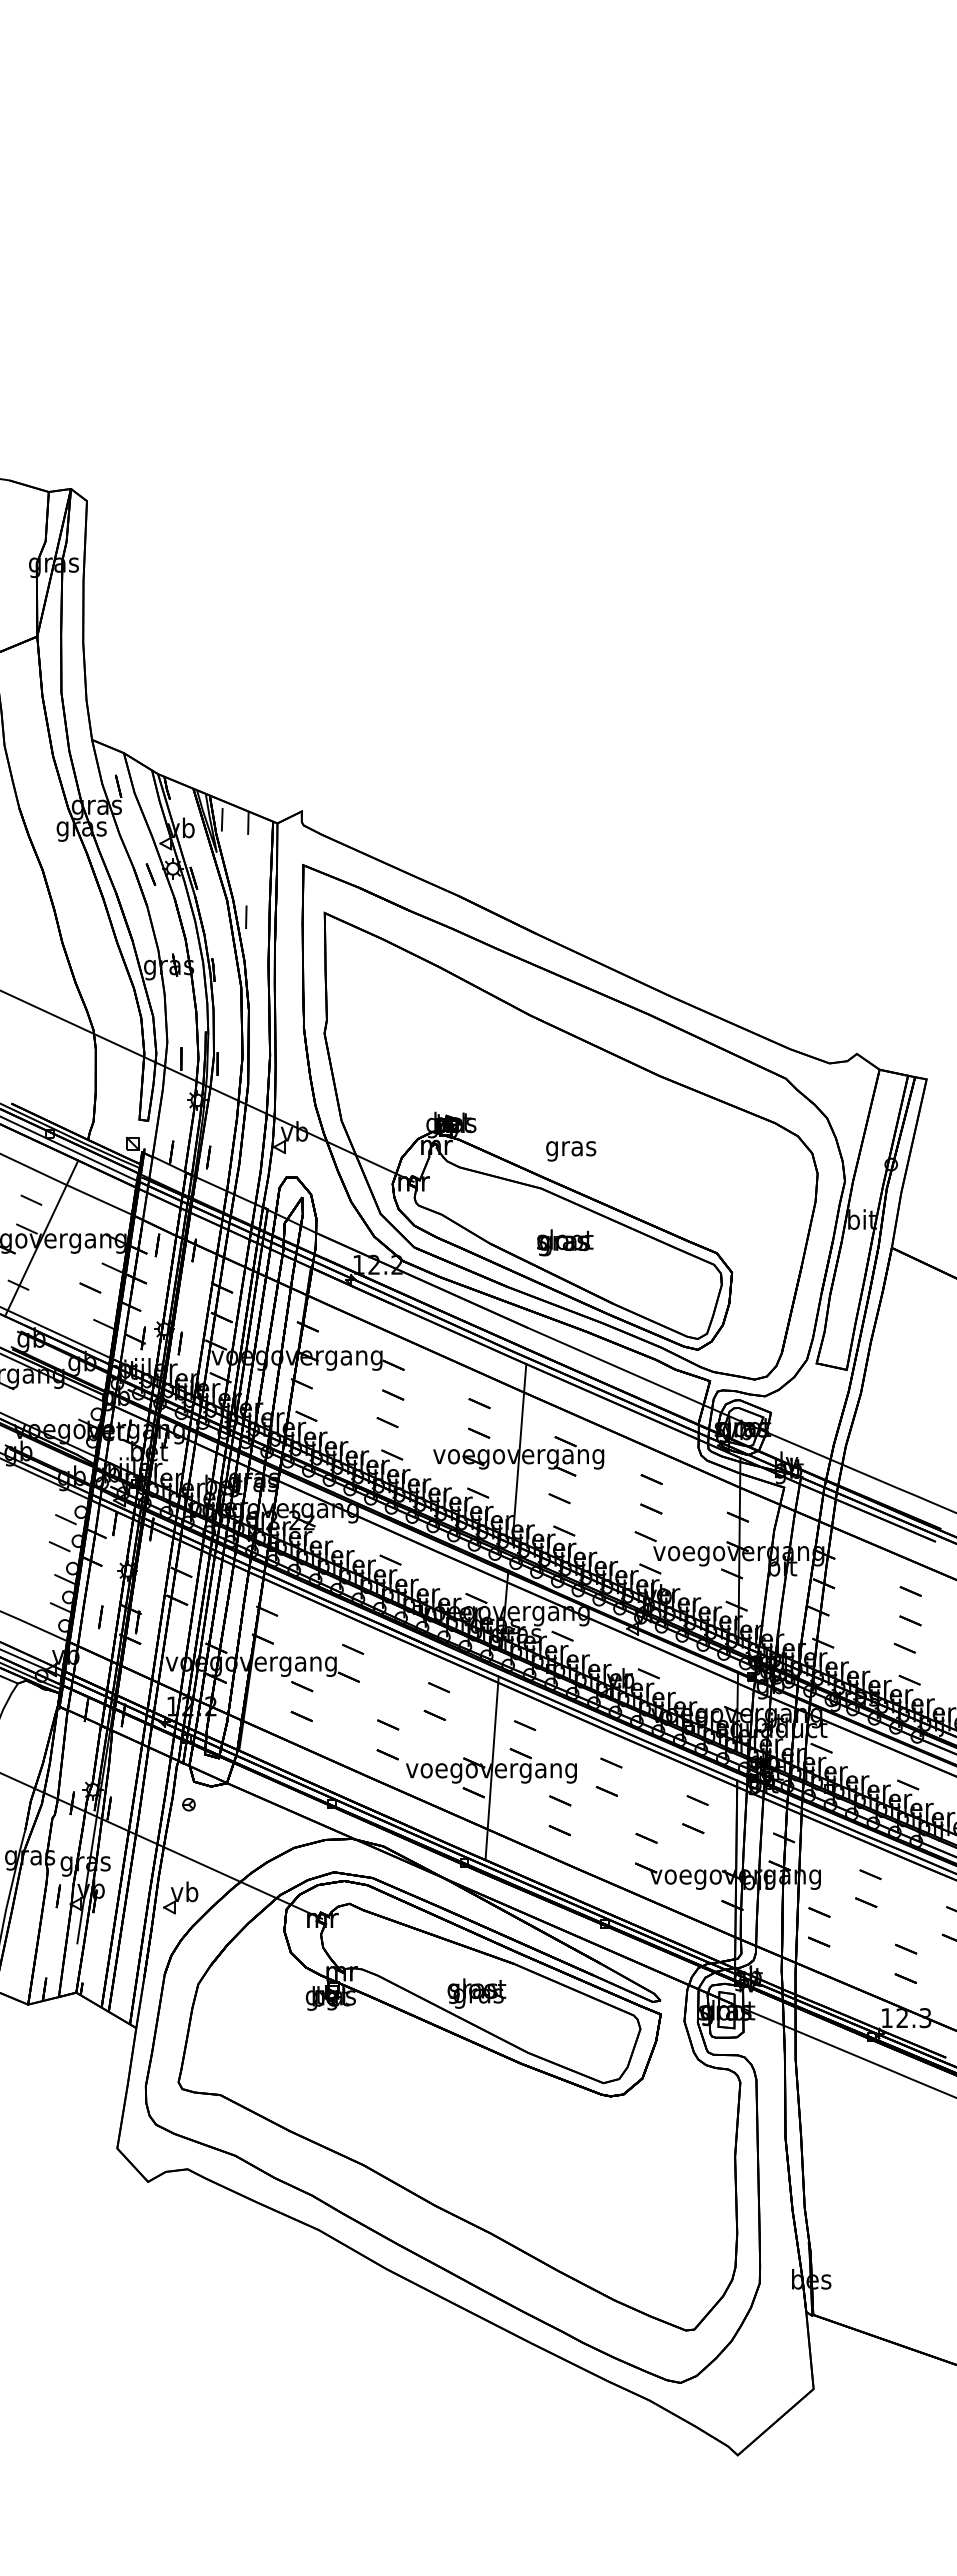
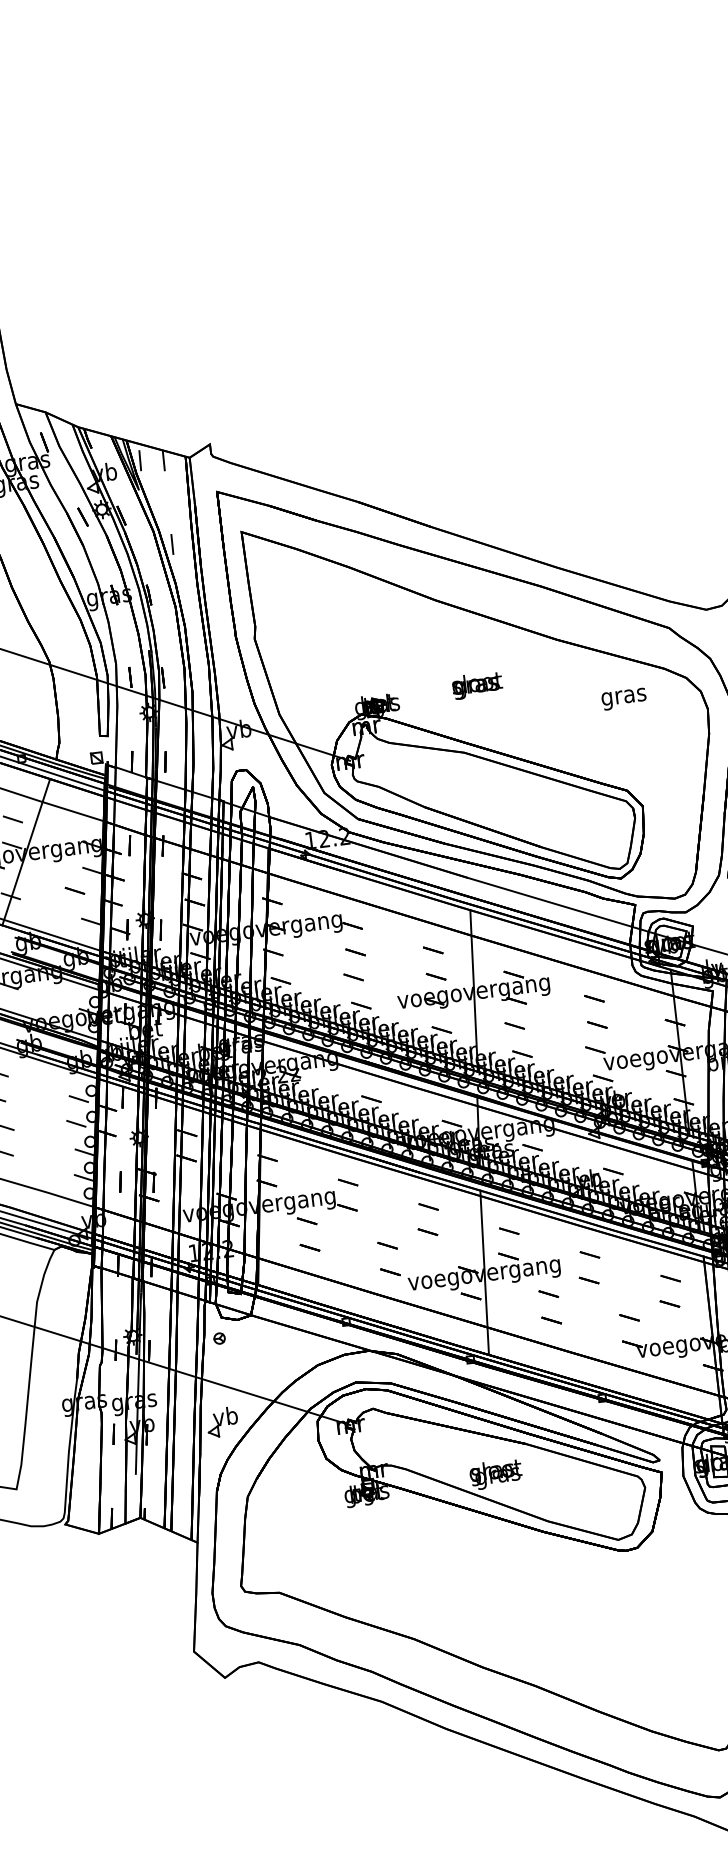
text: (571, 1151) -> (624, 699), moved
text: (565, 1242) -> (477, 685), moved

